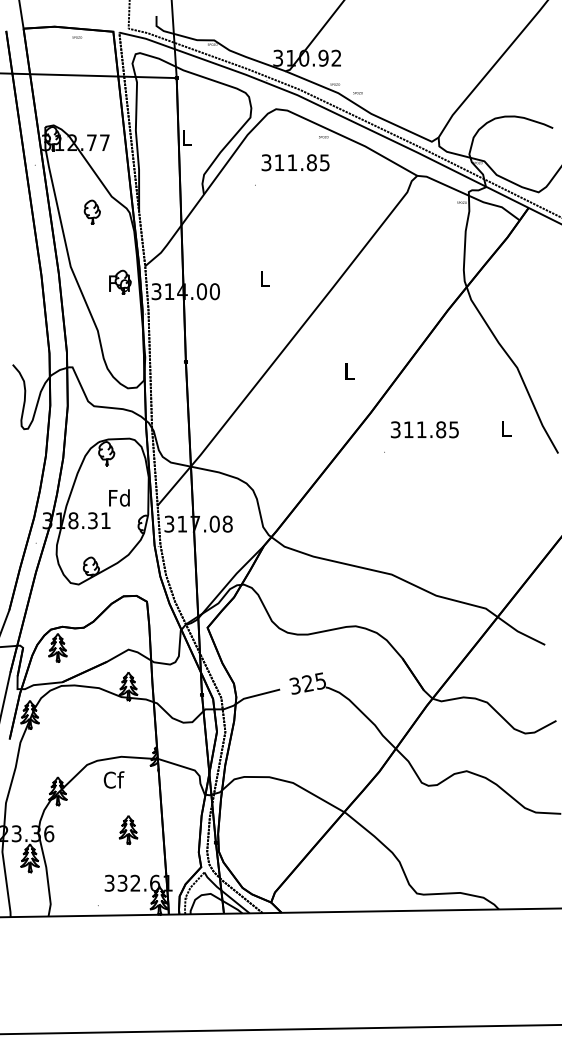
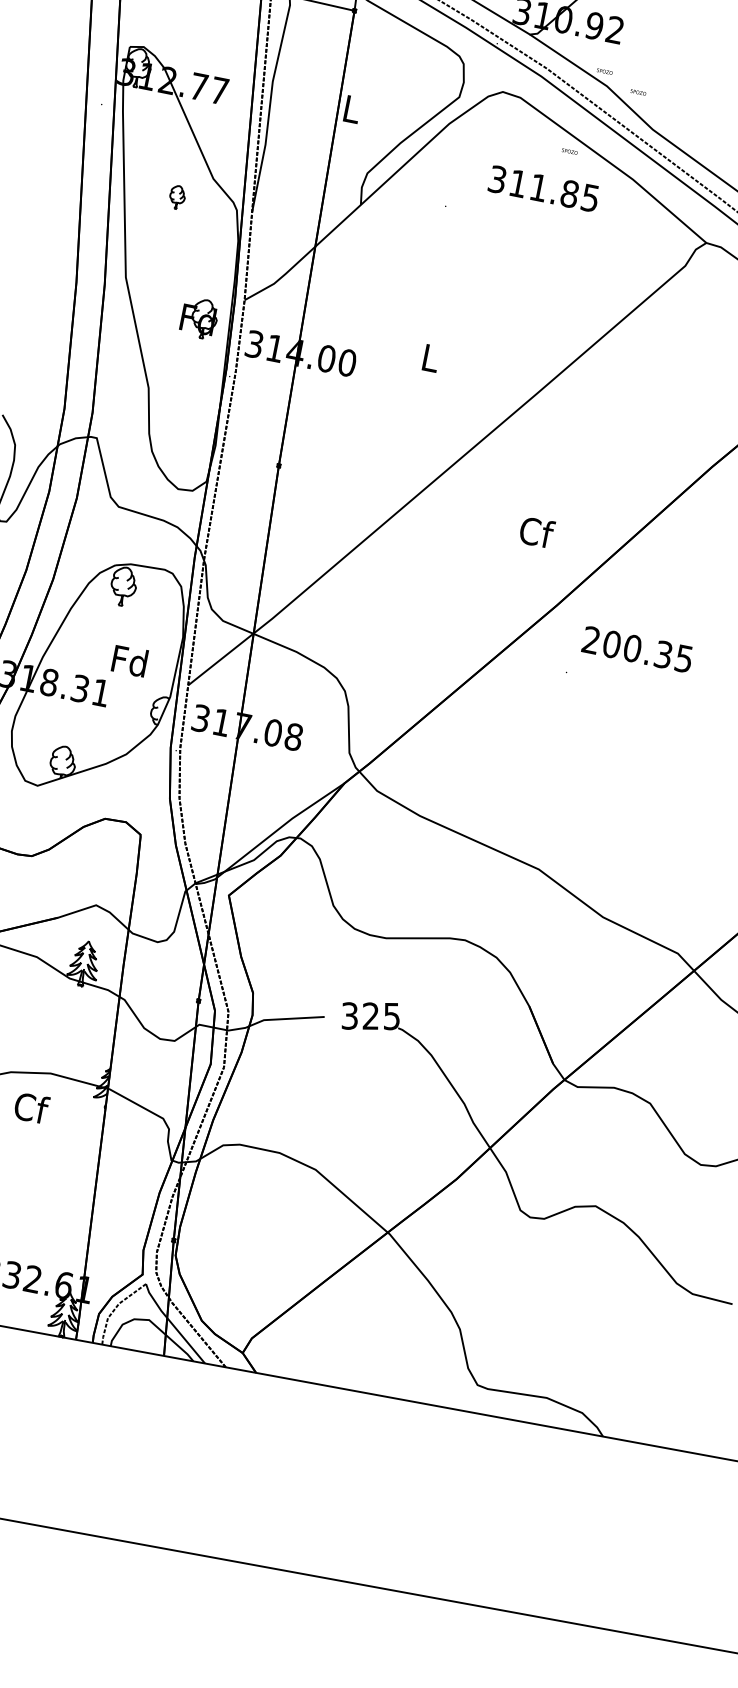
text: (295, 162) -> (543, 188), moved
part: (91, 211) -> (176, 196), size x0.6
text: (349, 370) -> (536, 531), L -> Cf
text: (418, 429) -> (627, 647), 311.85 -> 200.35
part: (128, 830) -> (38, 1193), removed

